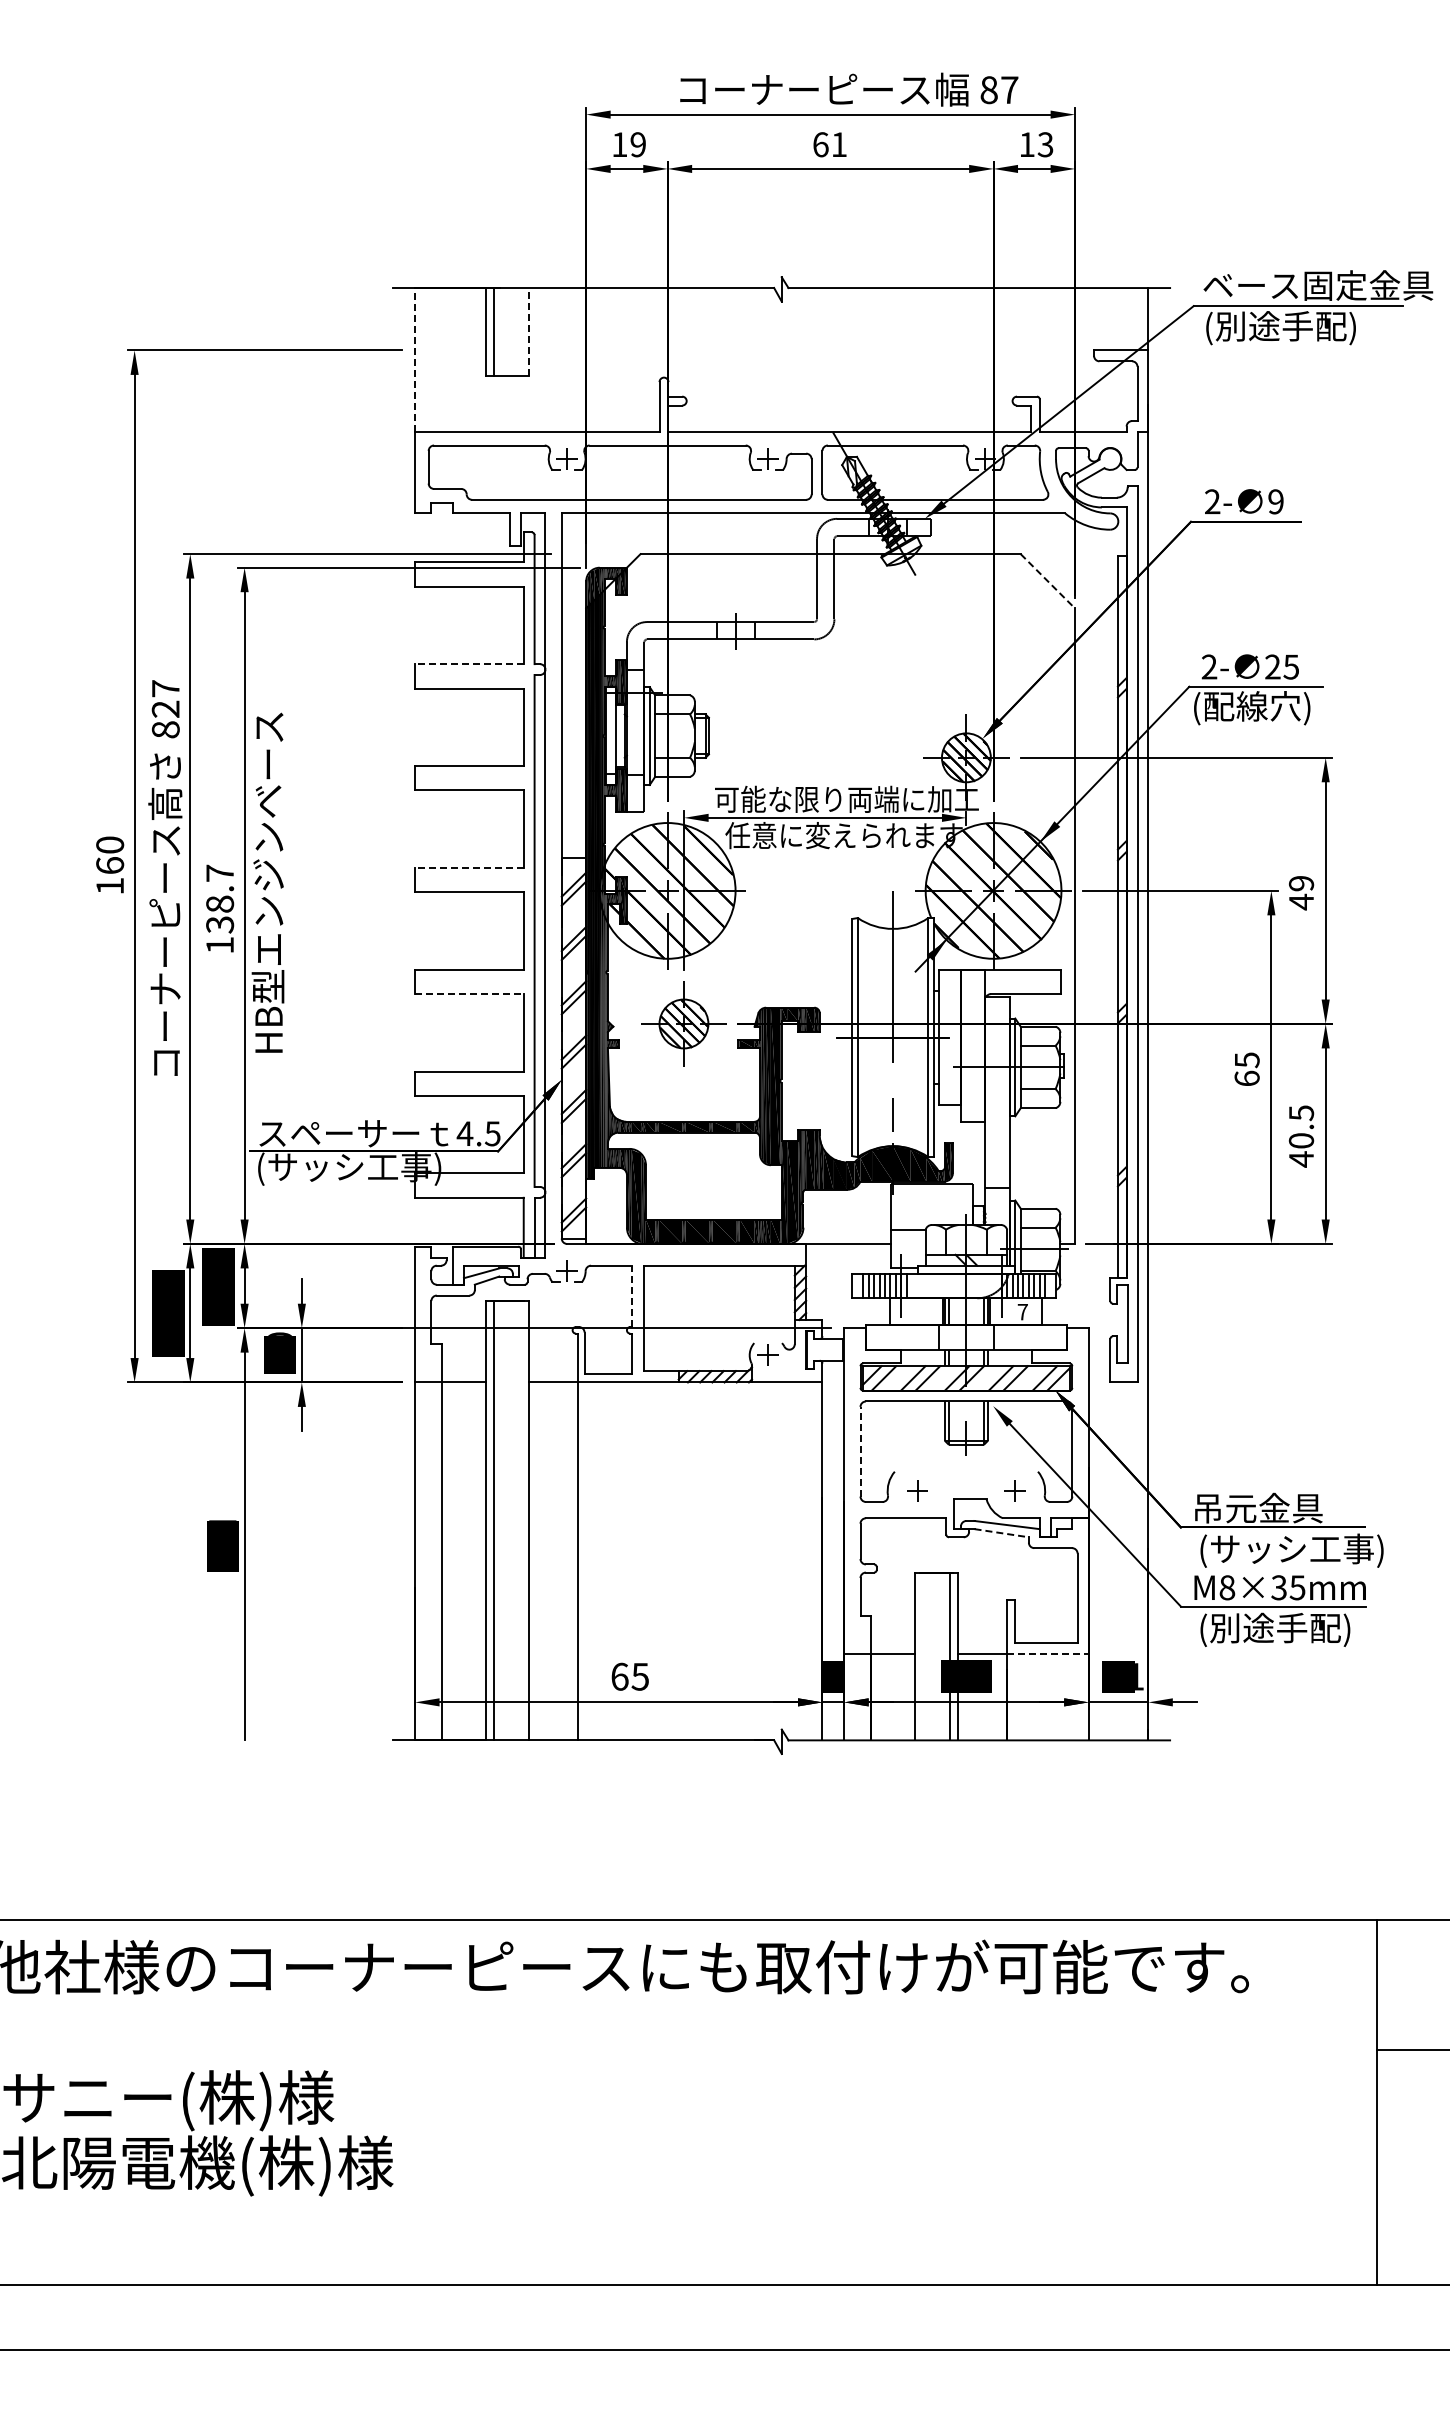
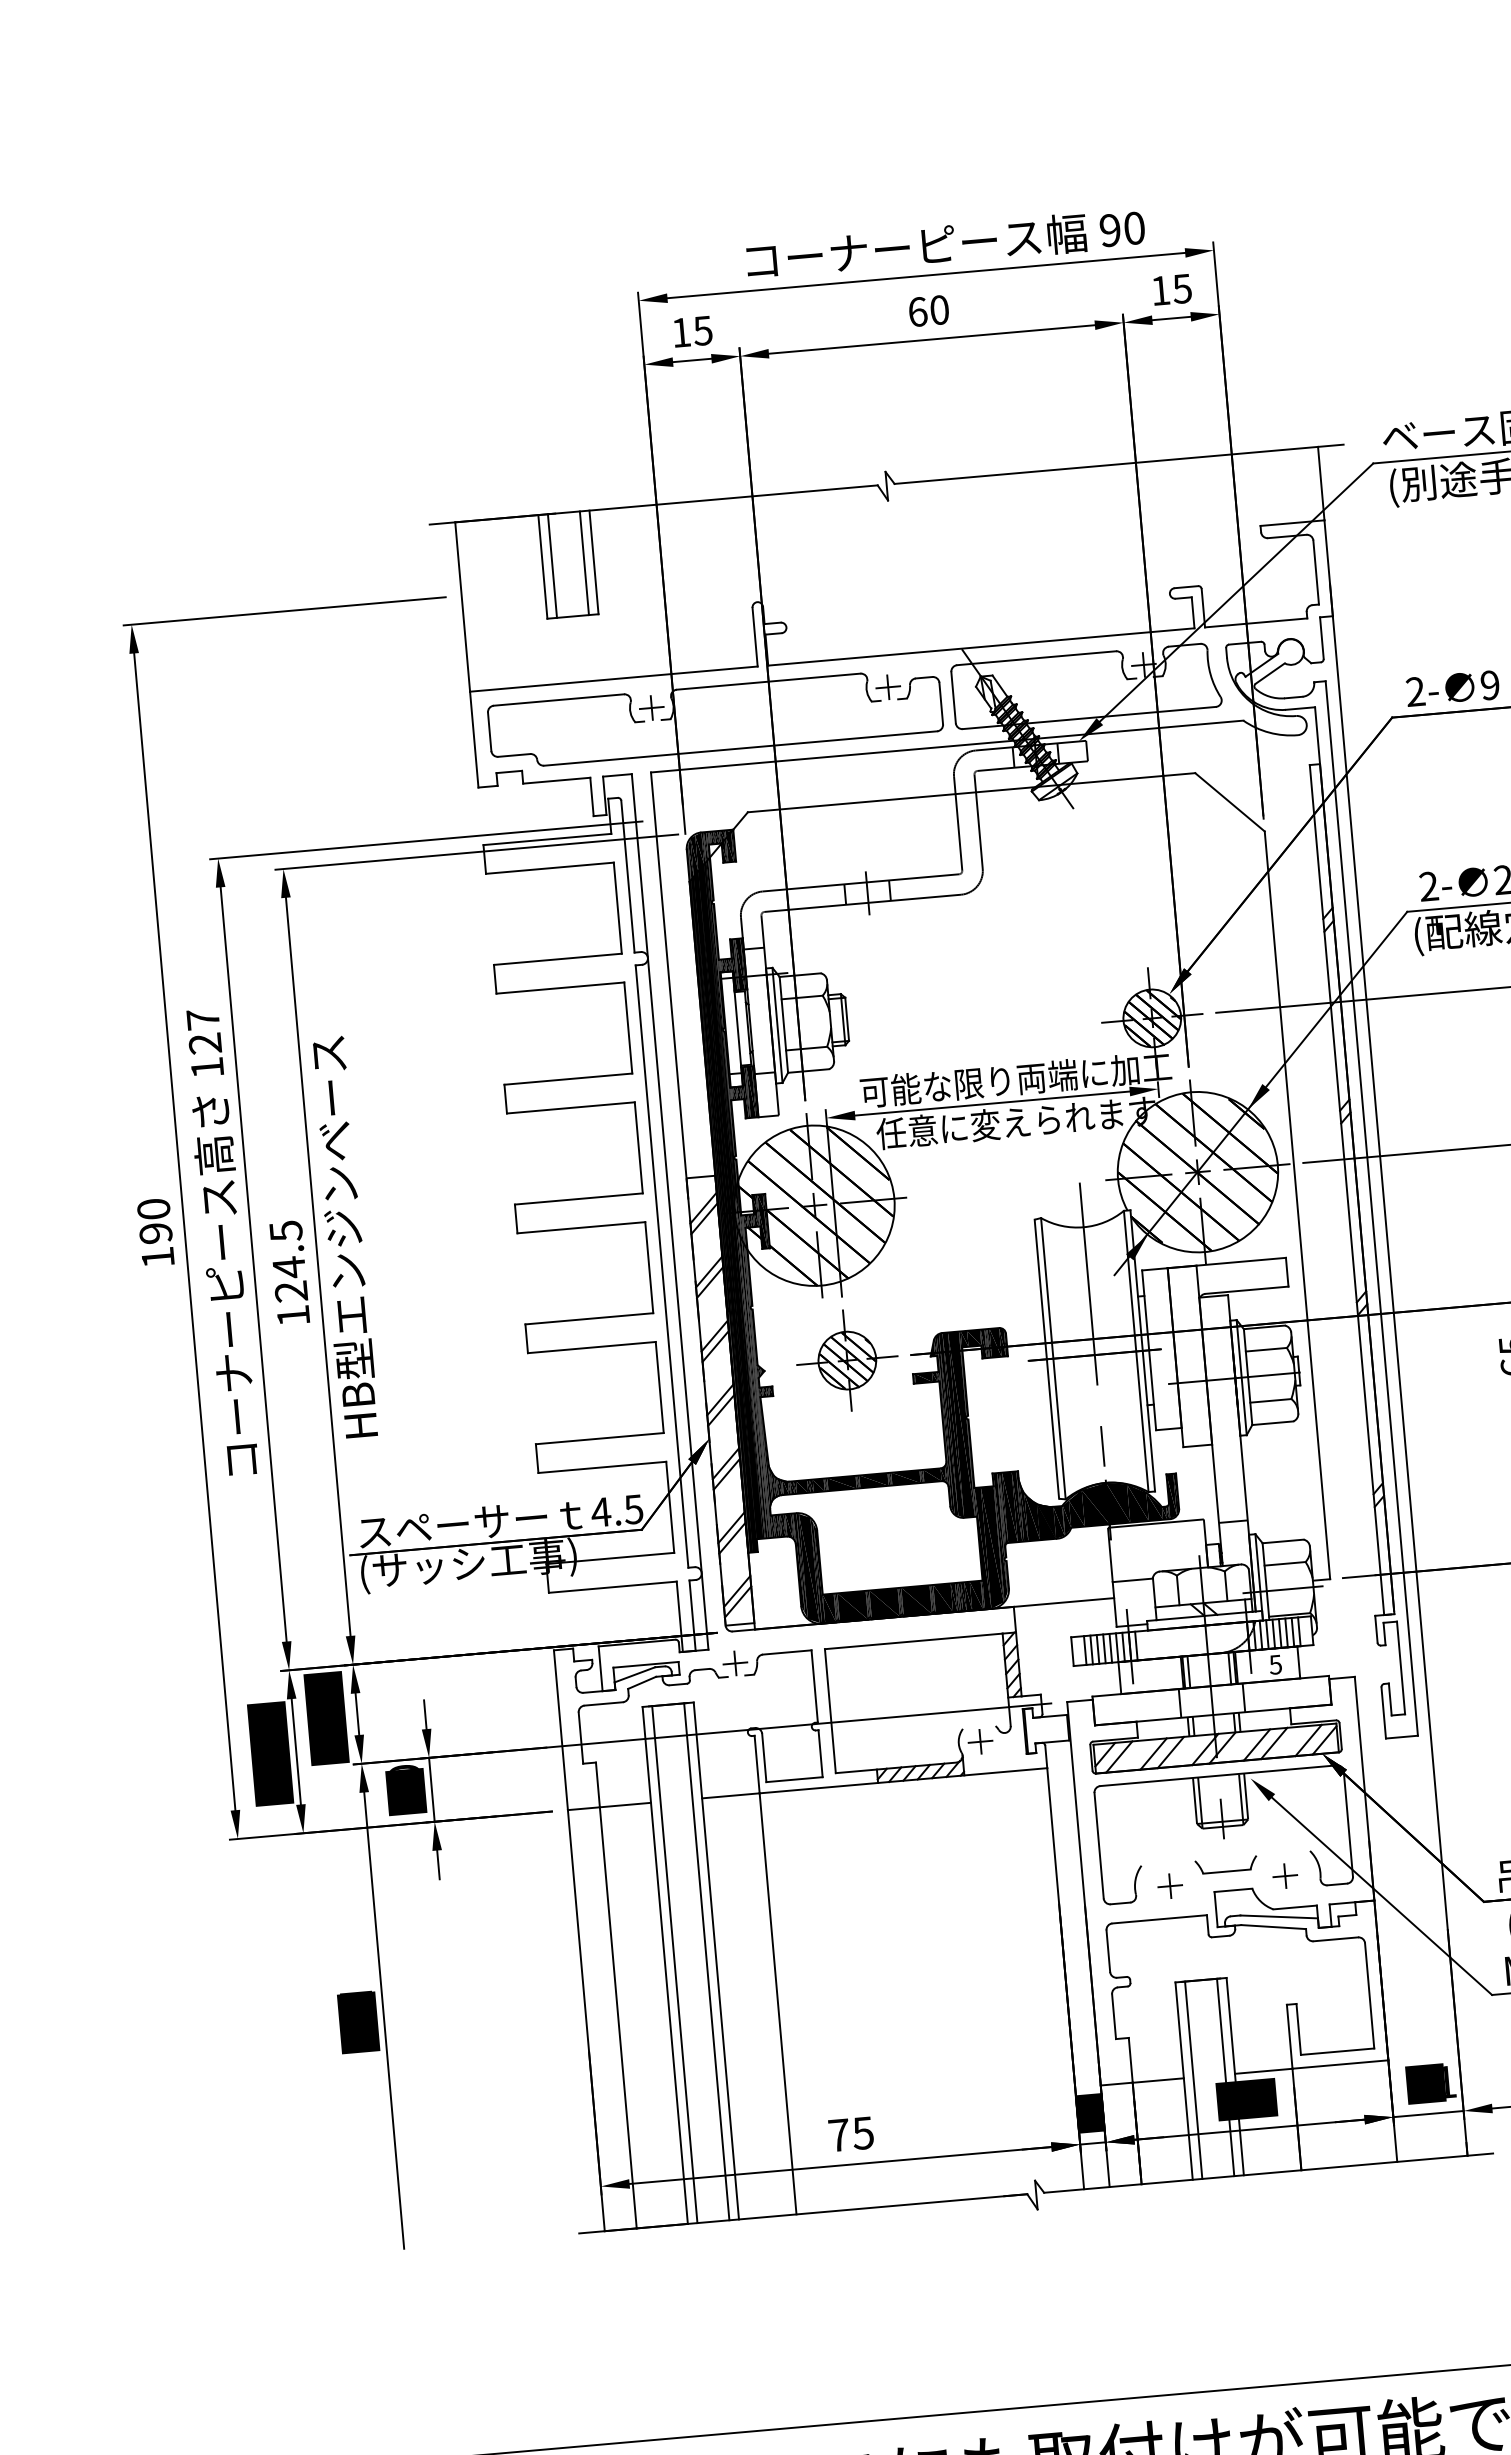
text: (999, 90) -> (1122, 229), 87 -> 90
text: (637, 144) -> (702, 330), 19 -> 15
text: (838, 144) -> (938, 309), 61 -> 60
text: (1045, 144) -> (1182, 288), 13 -> 15
line: (529, 331) -> (594, 561), dashed -> solid
line: (521, 332) -> (585, 563), added
line: (415, 359) -> (463, 606), dashed -> solid
line: (1048, 581) -> (1230, 802), dashed -> solid
line: (468, 664) -> (556, 959), dashed -> solid
text: (165, 729) -> (207, 1067), 827 -> 127
text: (110, 865) -> (156, 1233), 160 -> 190
line: (468, 867) -> (577, 1198), dashed -> solid
text: (220, 898) -> (289, 1260), 138.7 -> 124.5
line: (469, 994) -> (591, 1348), dashed -> solid
line: (632, 1296) -> (814, 1686), dashed -> solid
text: (1022, 1312) -> (1275, 1665), 7 -> 5
line: (860, 1451) -> (1099, 1845), dashed -> solid
part: (966, 1477) -> (1226, 1865), added
line: (521, 1520) -> (707, 1961), added
line: (1002, 1533) -> (1274, 1927), dashed -> solid
line: (1047, 1654) -> (1340, 2065), dashed -> solid
line: (922, 1656) -> (1193, 2080), added
text: (619, 1676) -> (838, 2135), 65 -> 75

